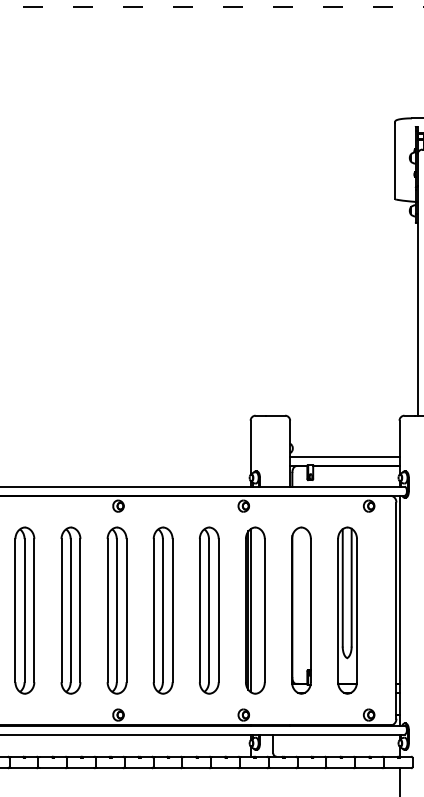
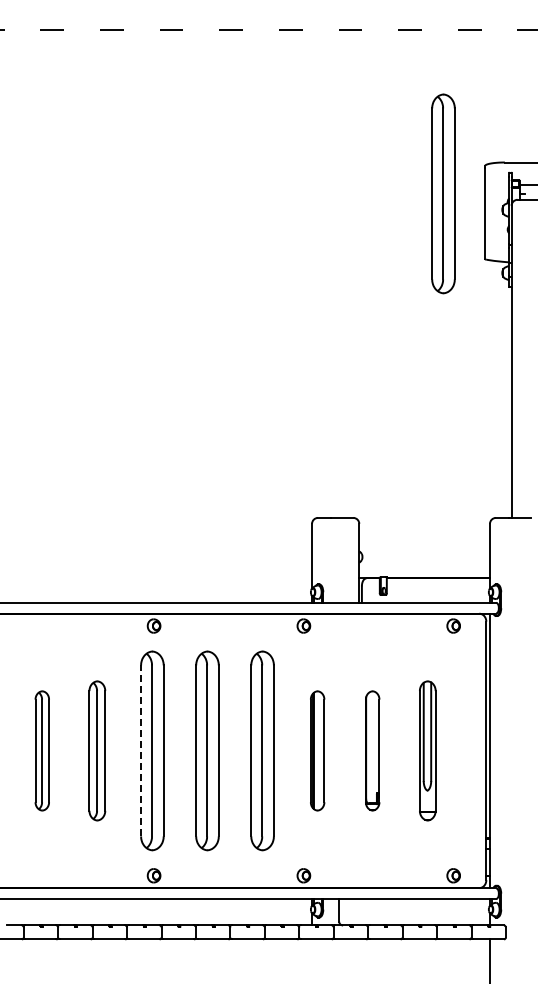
part: (360, 144) -> (443, 193), added
line: (344, 457) -> (424, 567), removed
part: (25, 610) -> (42, 750), size x0.6
part: (71, 610) -> (97, 750), size x0.7
line: (107, 610) -> (141, 750), solid -> dashed
part: (255, 610) -> (317, 750), size x0.6
part: (301, 610) -> (372, 750), size x0.6
part: (347, 610) -> (427, 750), size x0.7

